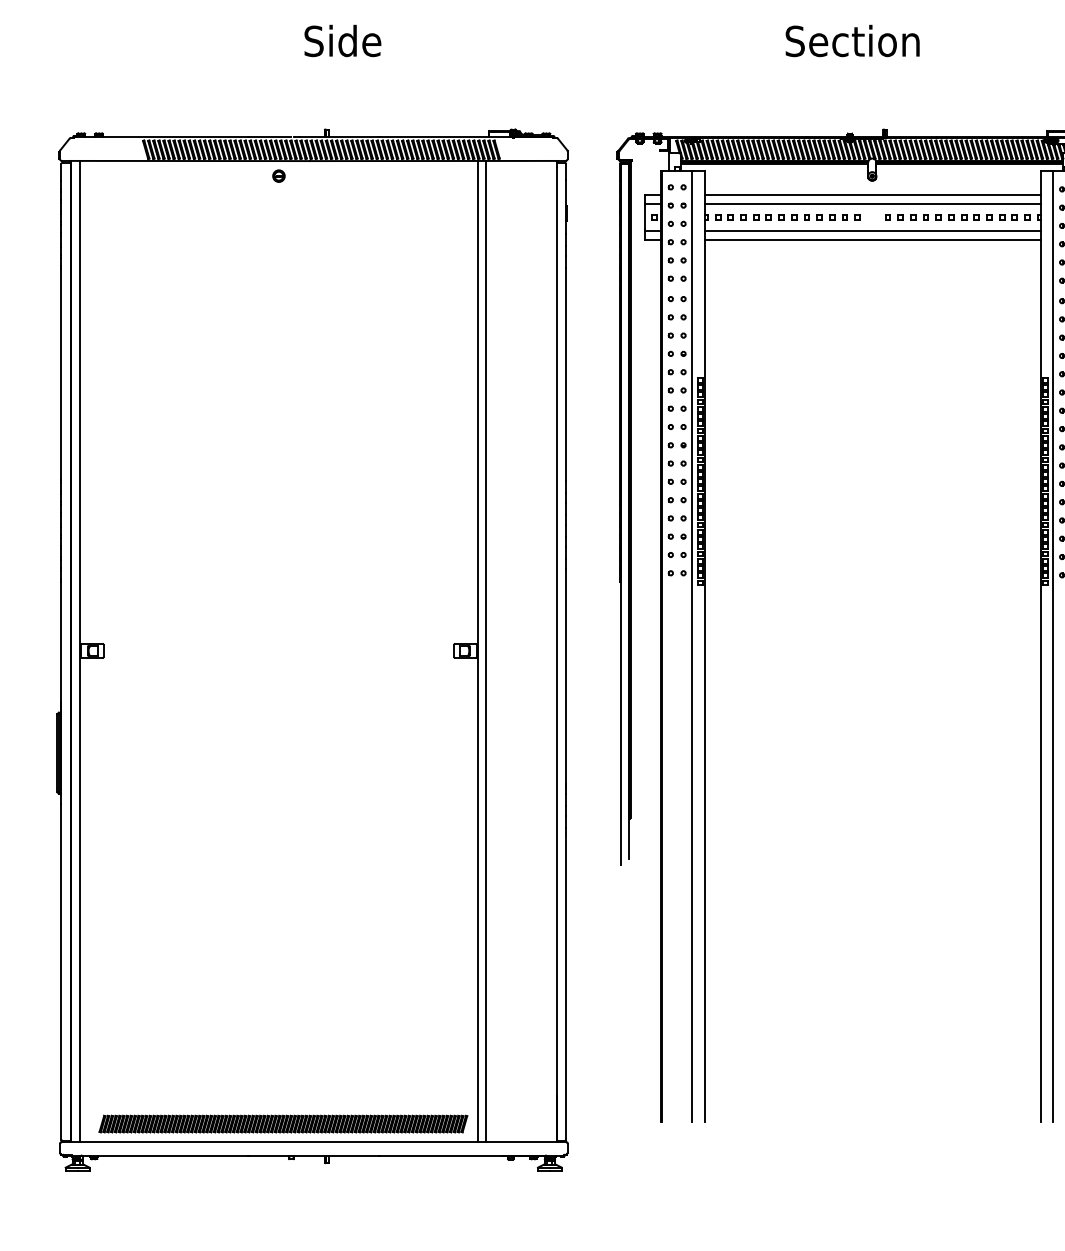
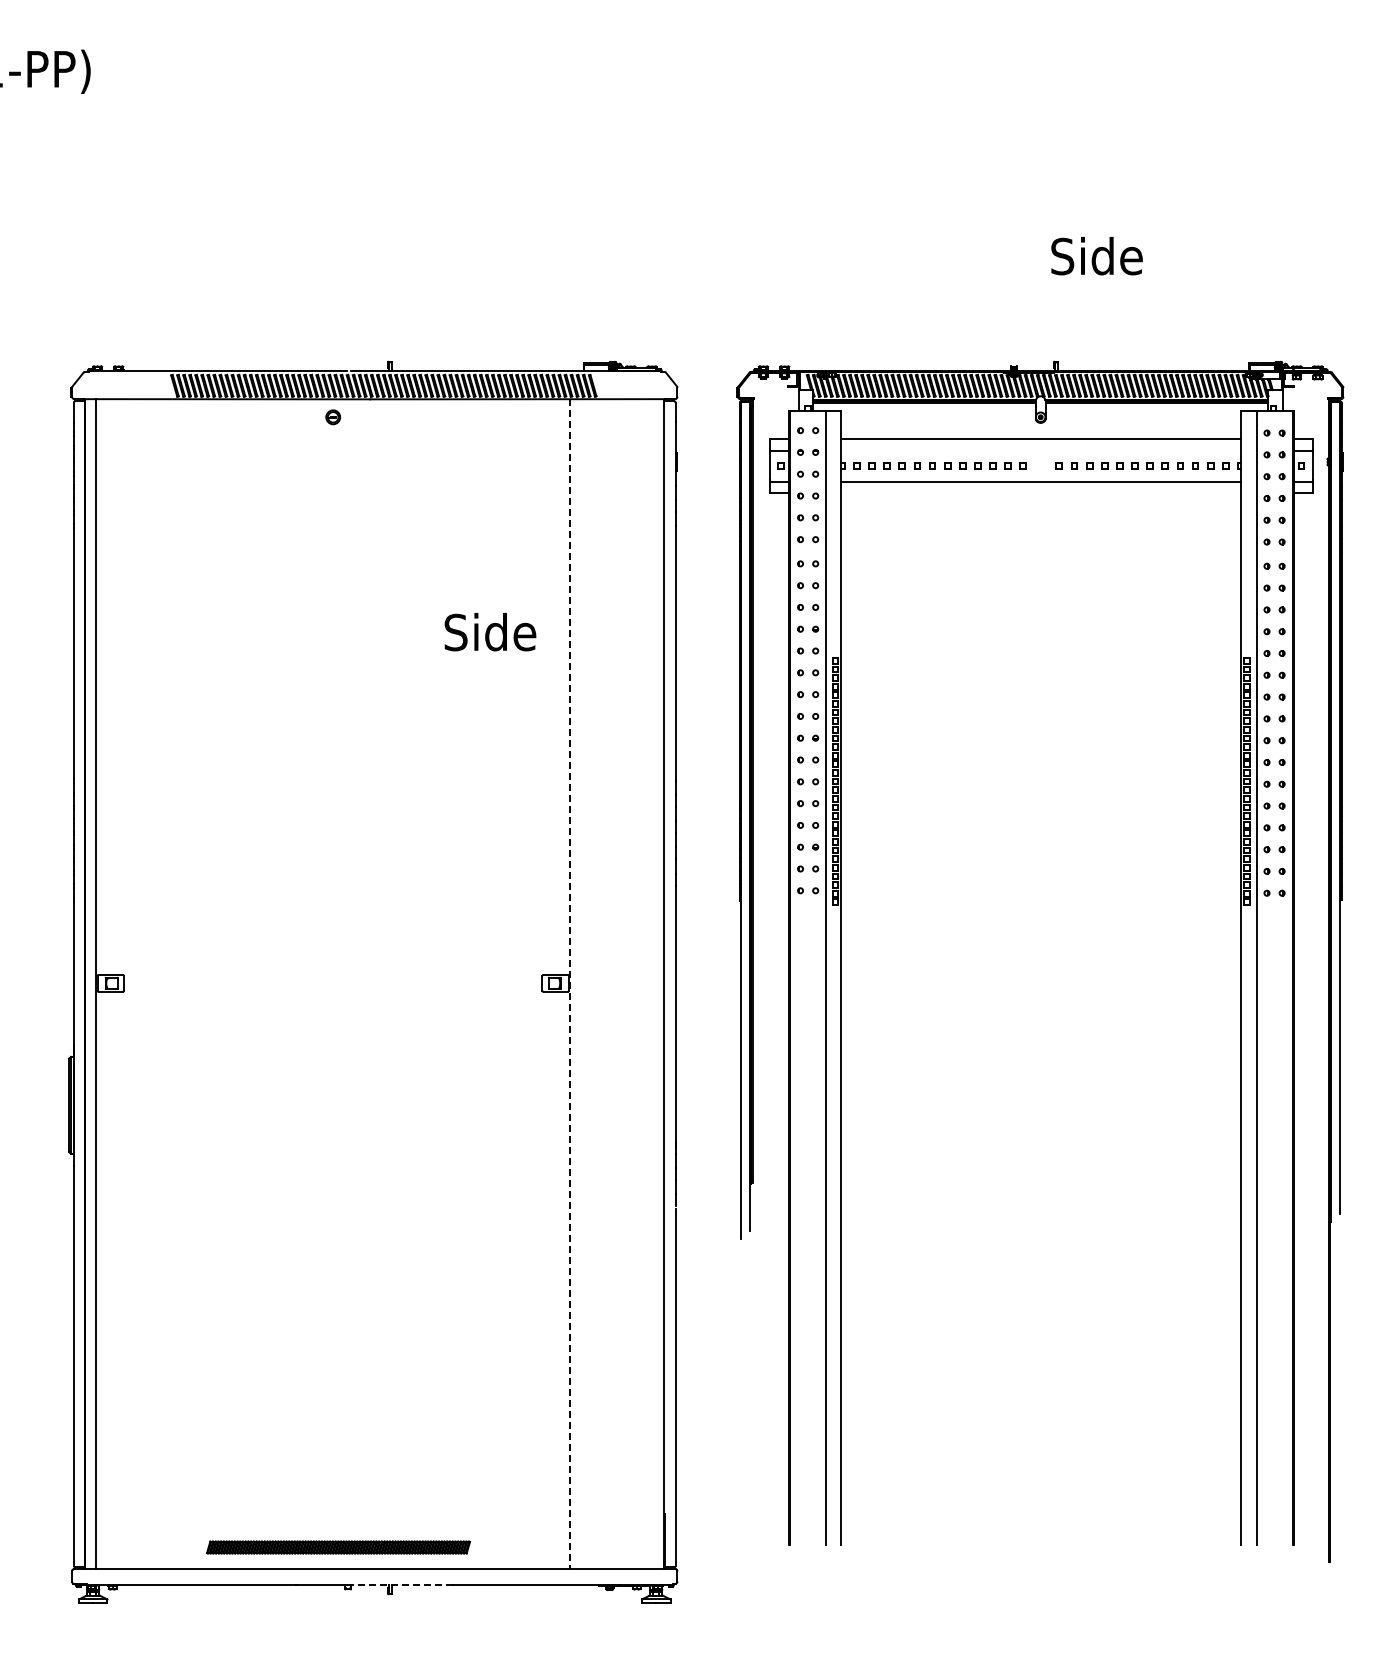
text: (342, 41) -> (490, 632), moved
text: (871, 41) -> (1039, 256), Section -> ^ISide
line: (872, 203) -> (1041, 450), removed
line: (872, 240) -> (1041, 493), removed
line: (477, 651) -> (570, 984), solid -> dashed
line: (486, 651) -> (580, 984), removed
part: (283, 1124) -> (338, 1547), size x0.6
line: (335, 1155) -> (400, 1585), solid -> dashed

